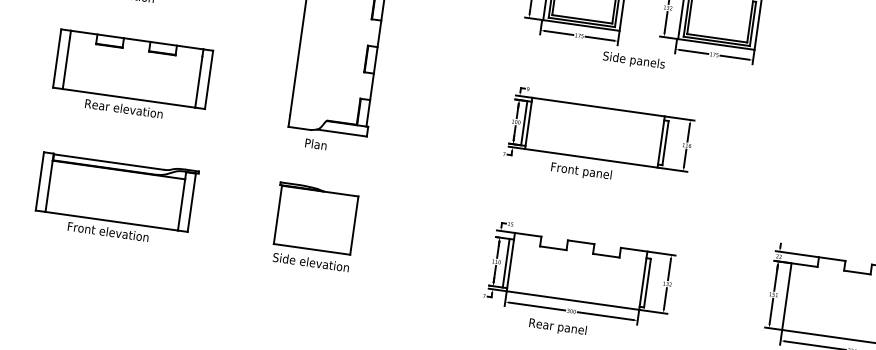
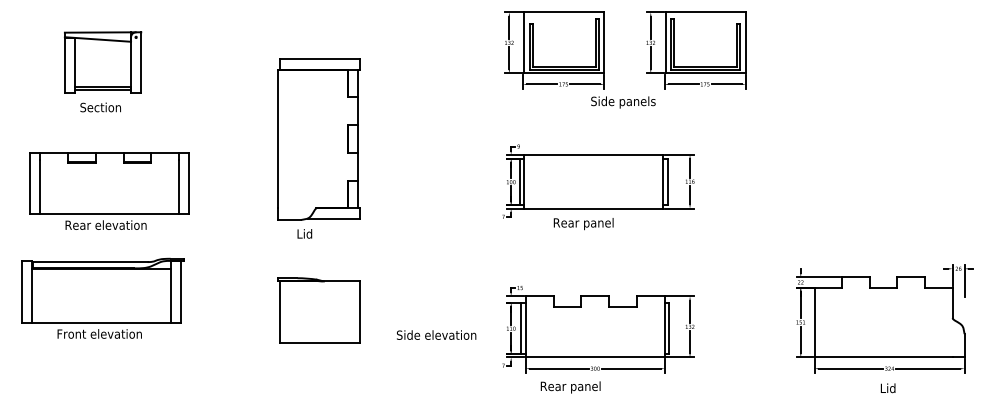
text: (316, 143) -> (308, 233), Plan -> Lid
text: (581, 172) -> (585, 224), Front panel -> Rear panel
part: (115, 197) -> (102, 297), moved
text: (311, 261) -> (436, 334), moved
text: (557, 327) -> (570, 387), moved

